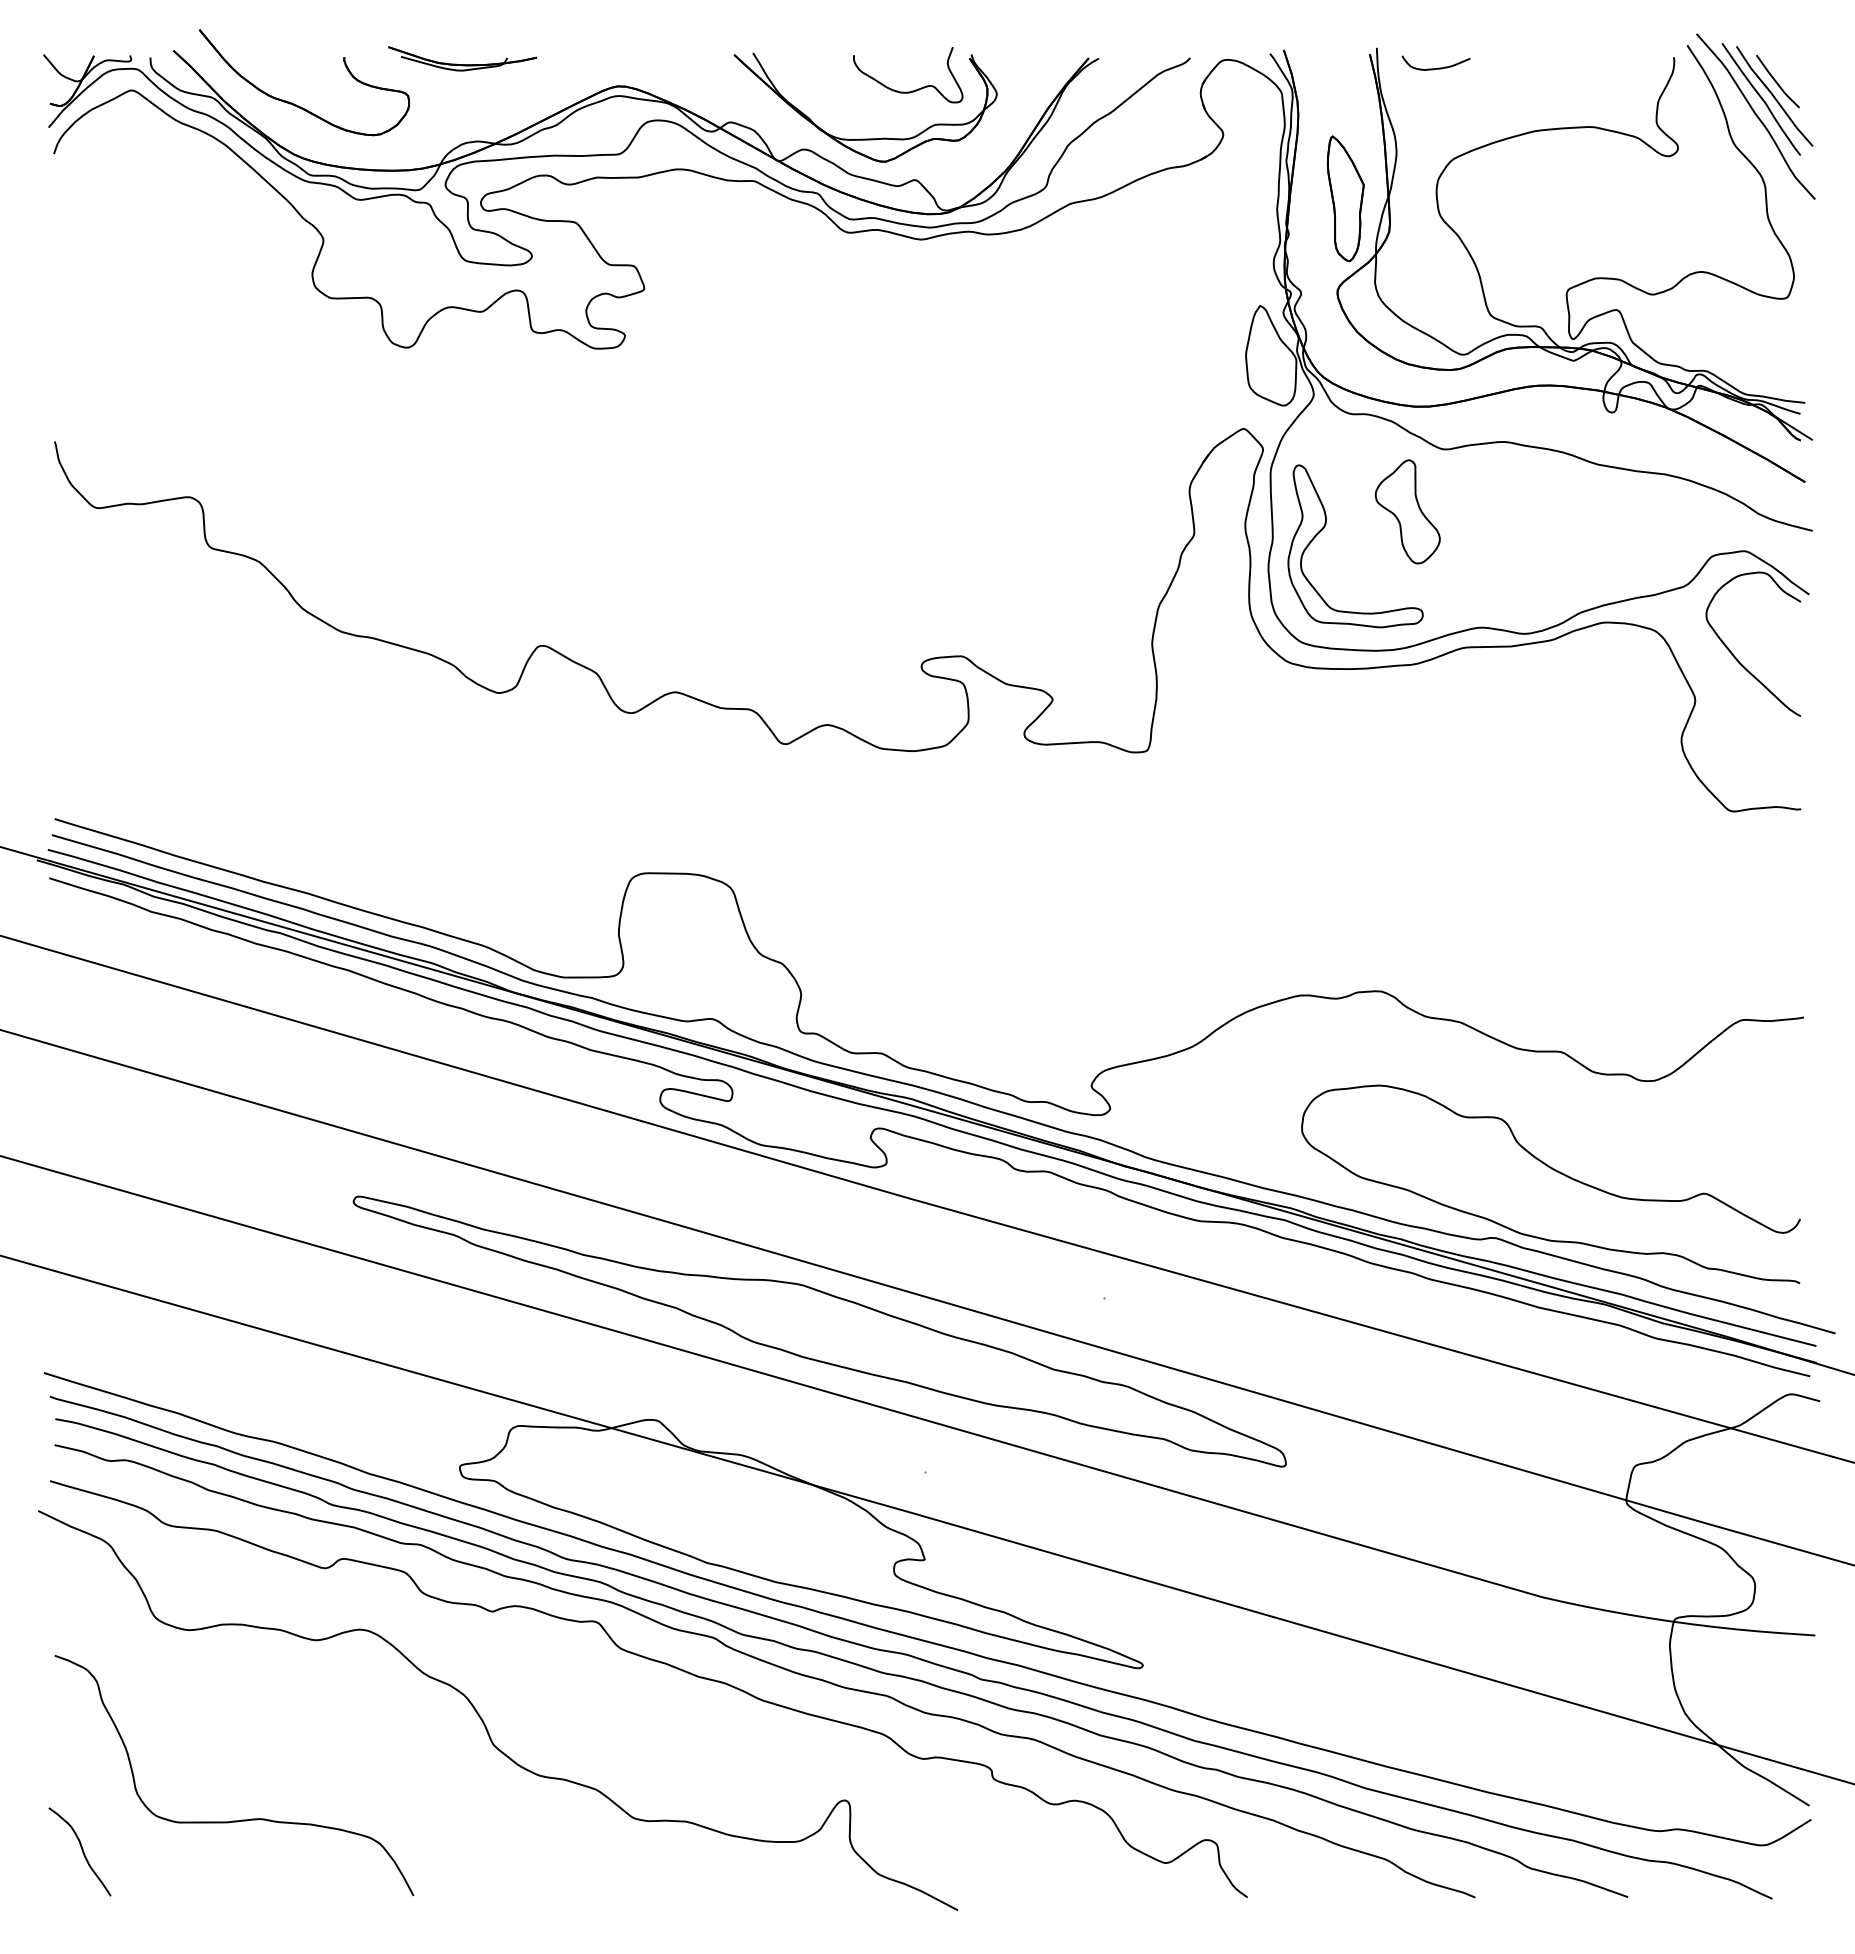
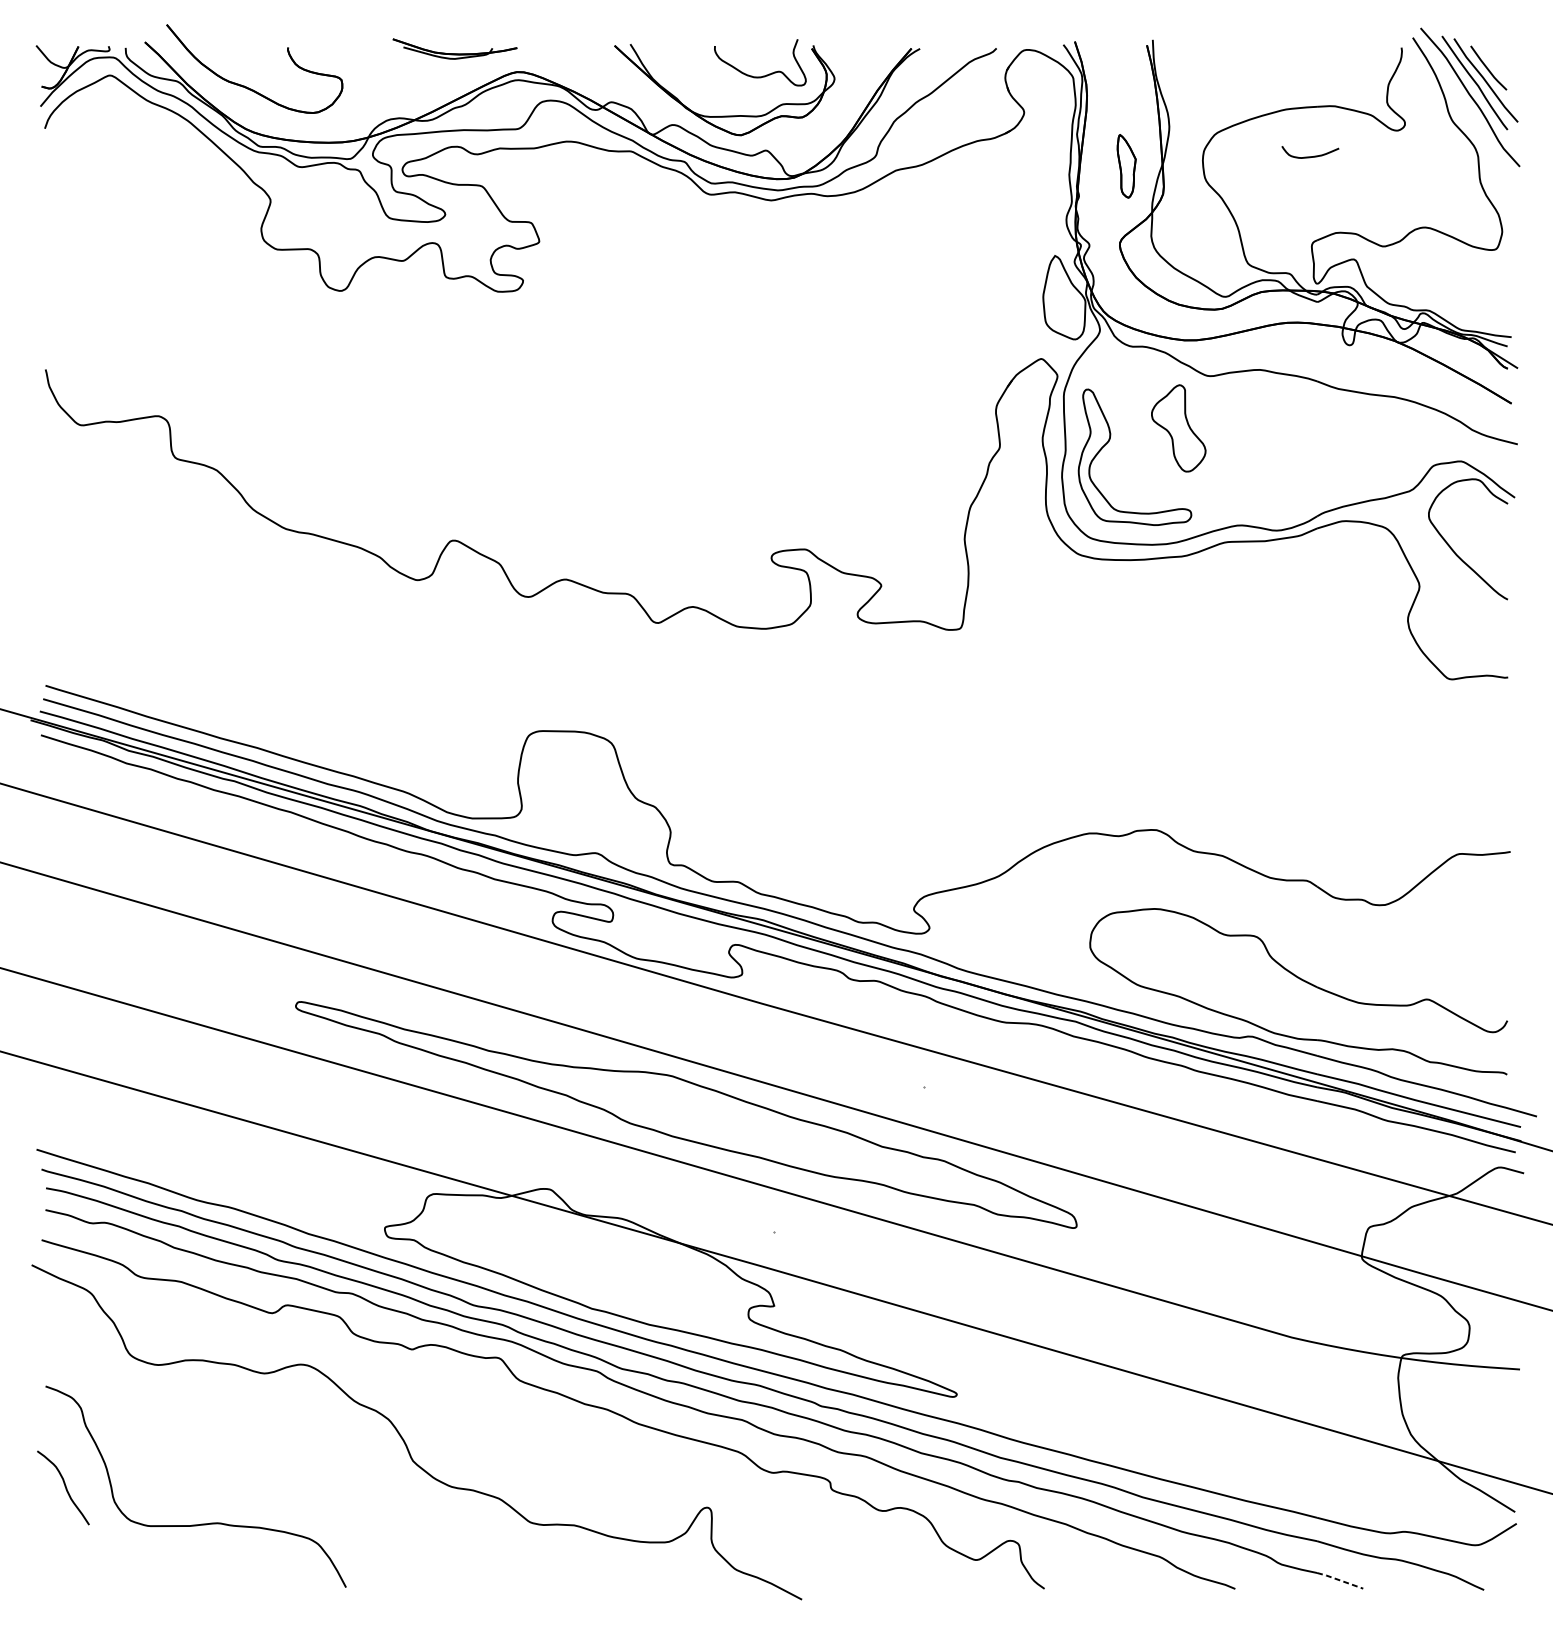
part: (462, 58) -> (454, 48), moved
curve: (1437, 67) -> (1311, 155), moved
part: (1345, 198) -> (1126, 166), size x0.6
curve: (81, 1850) -> (64, 1486), moved
line: (1599, 1887) -> (1339, 1580), solid -> dashed

